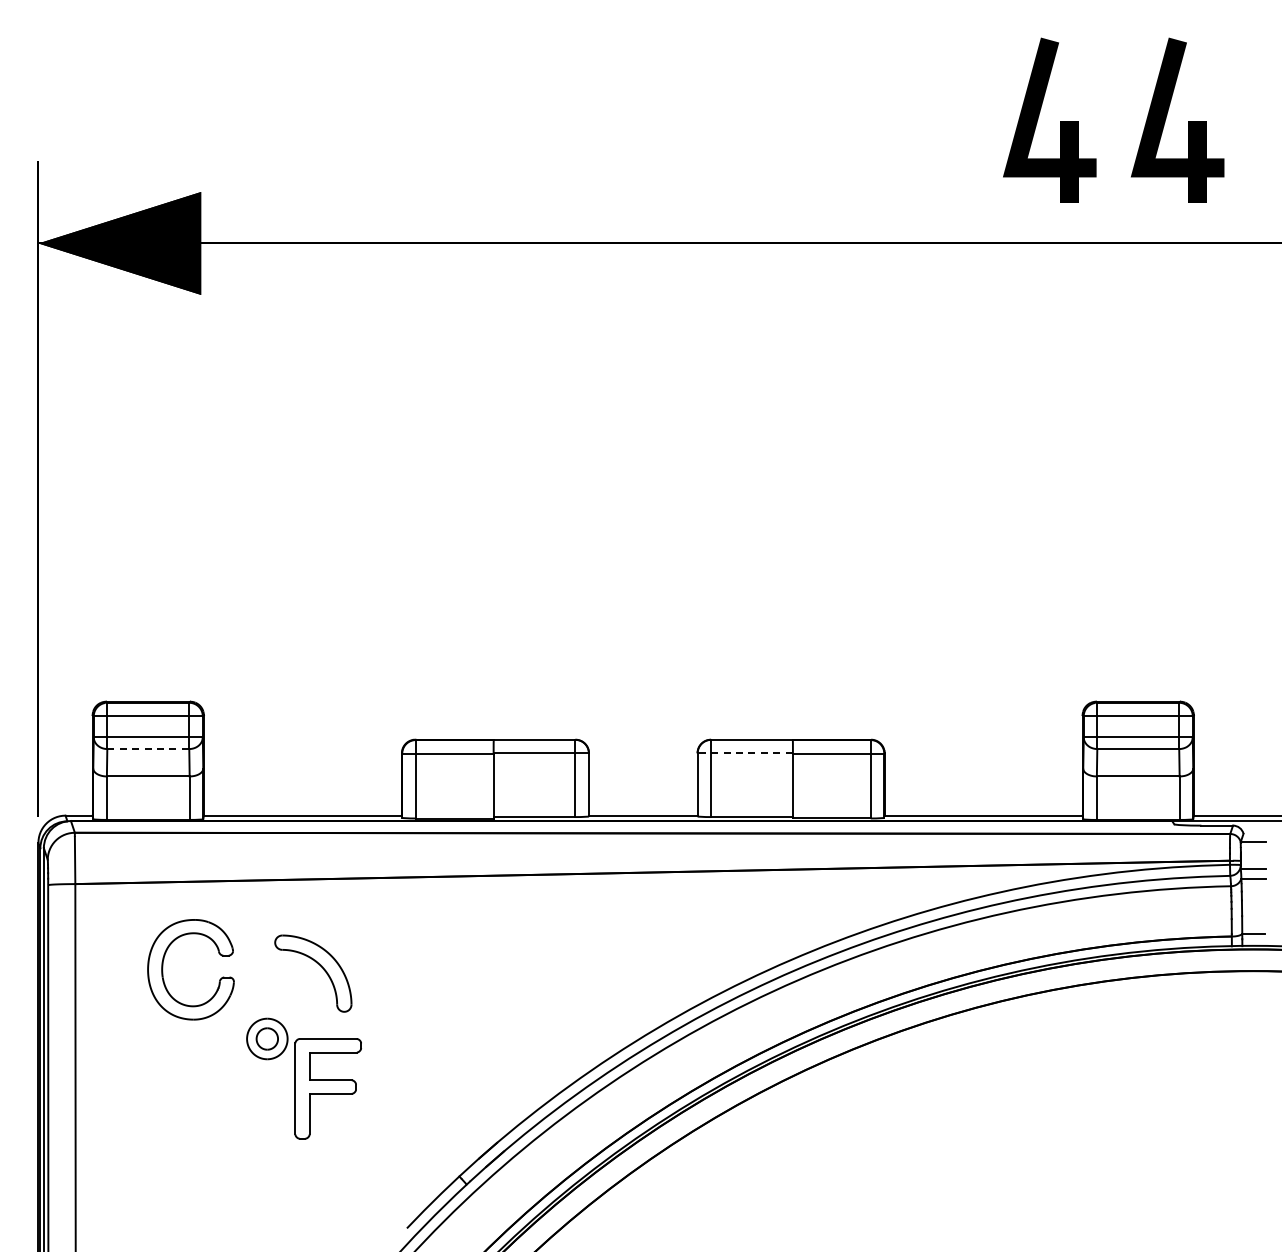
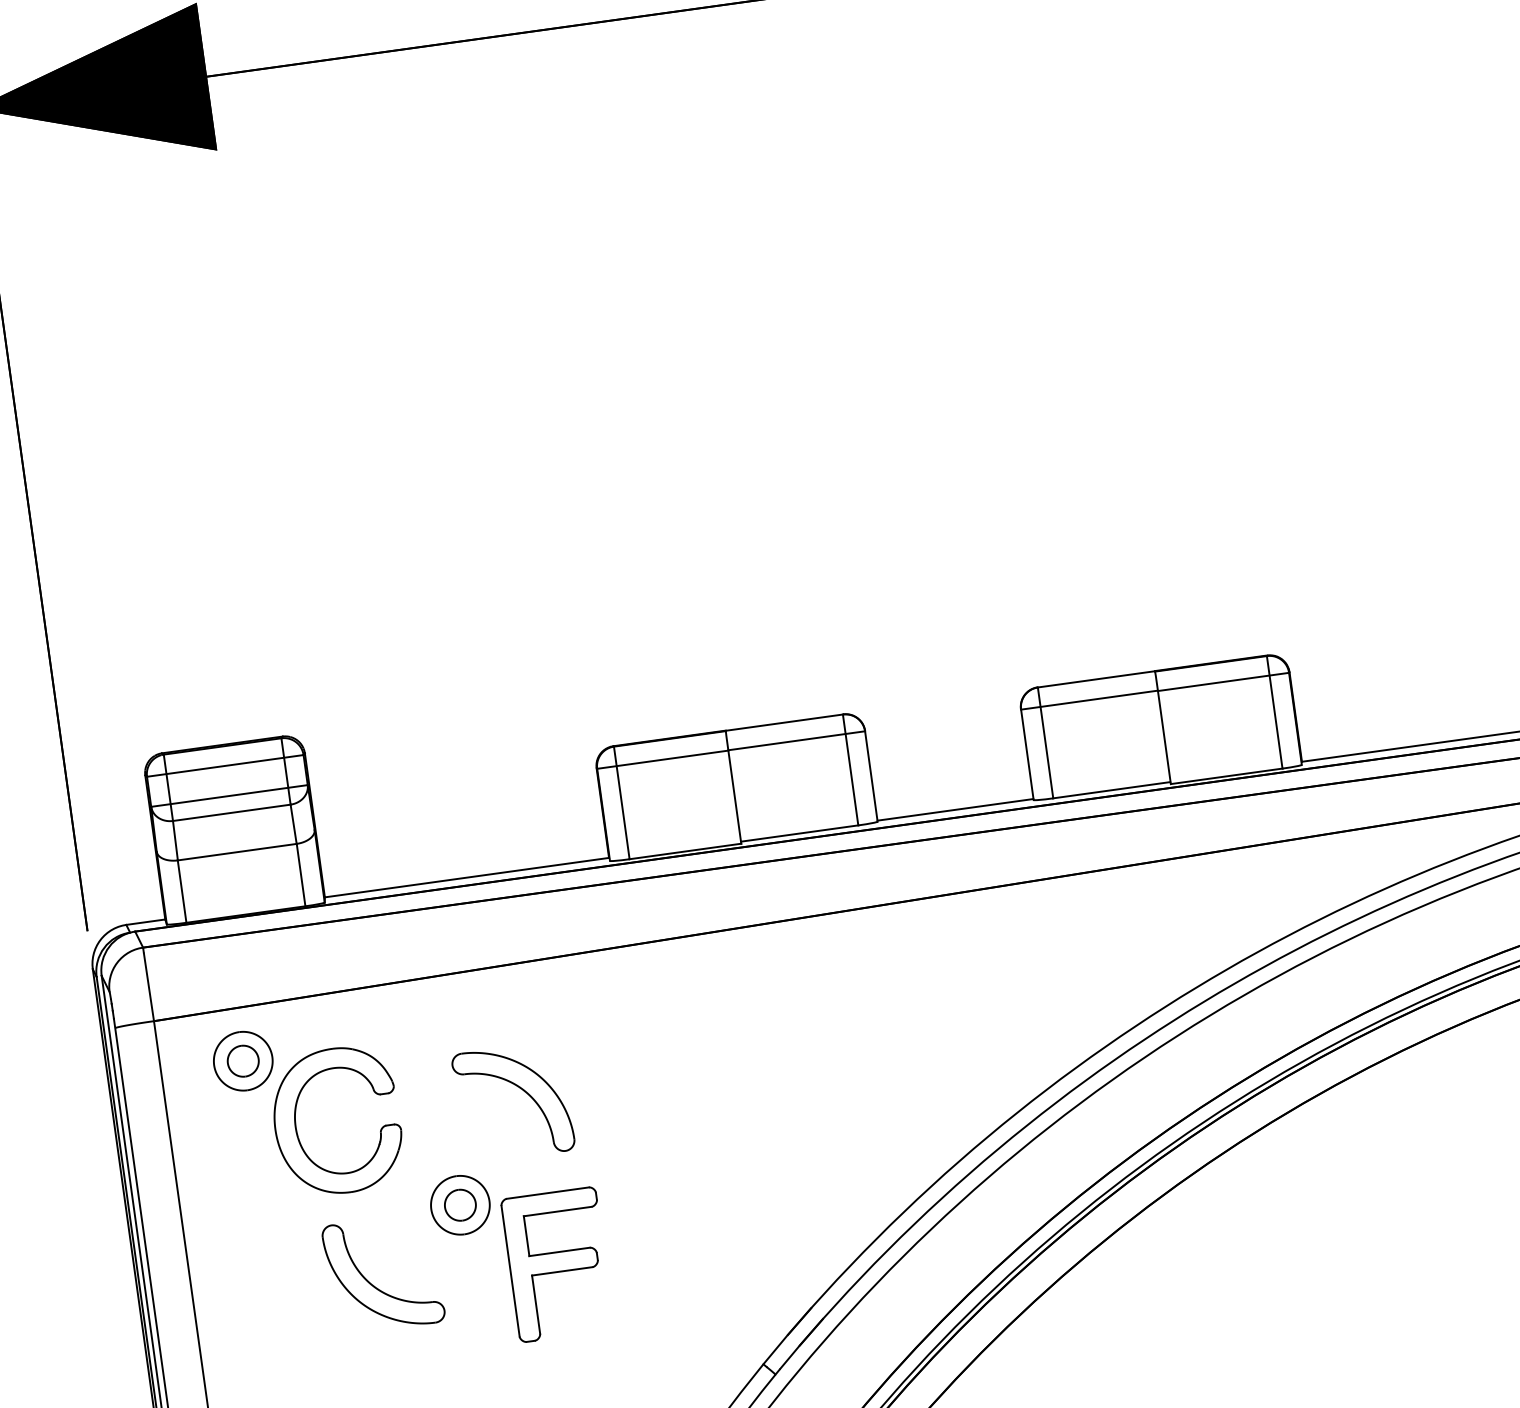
line: (148, 749) -> (232, 813), dashed -> solid
line: (745, 753) -> (1089, 700), dashed -> solid
part: (132, 919) -> (243, 1060), added
part: (201, 1085) -> (375, 1285), added

